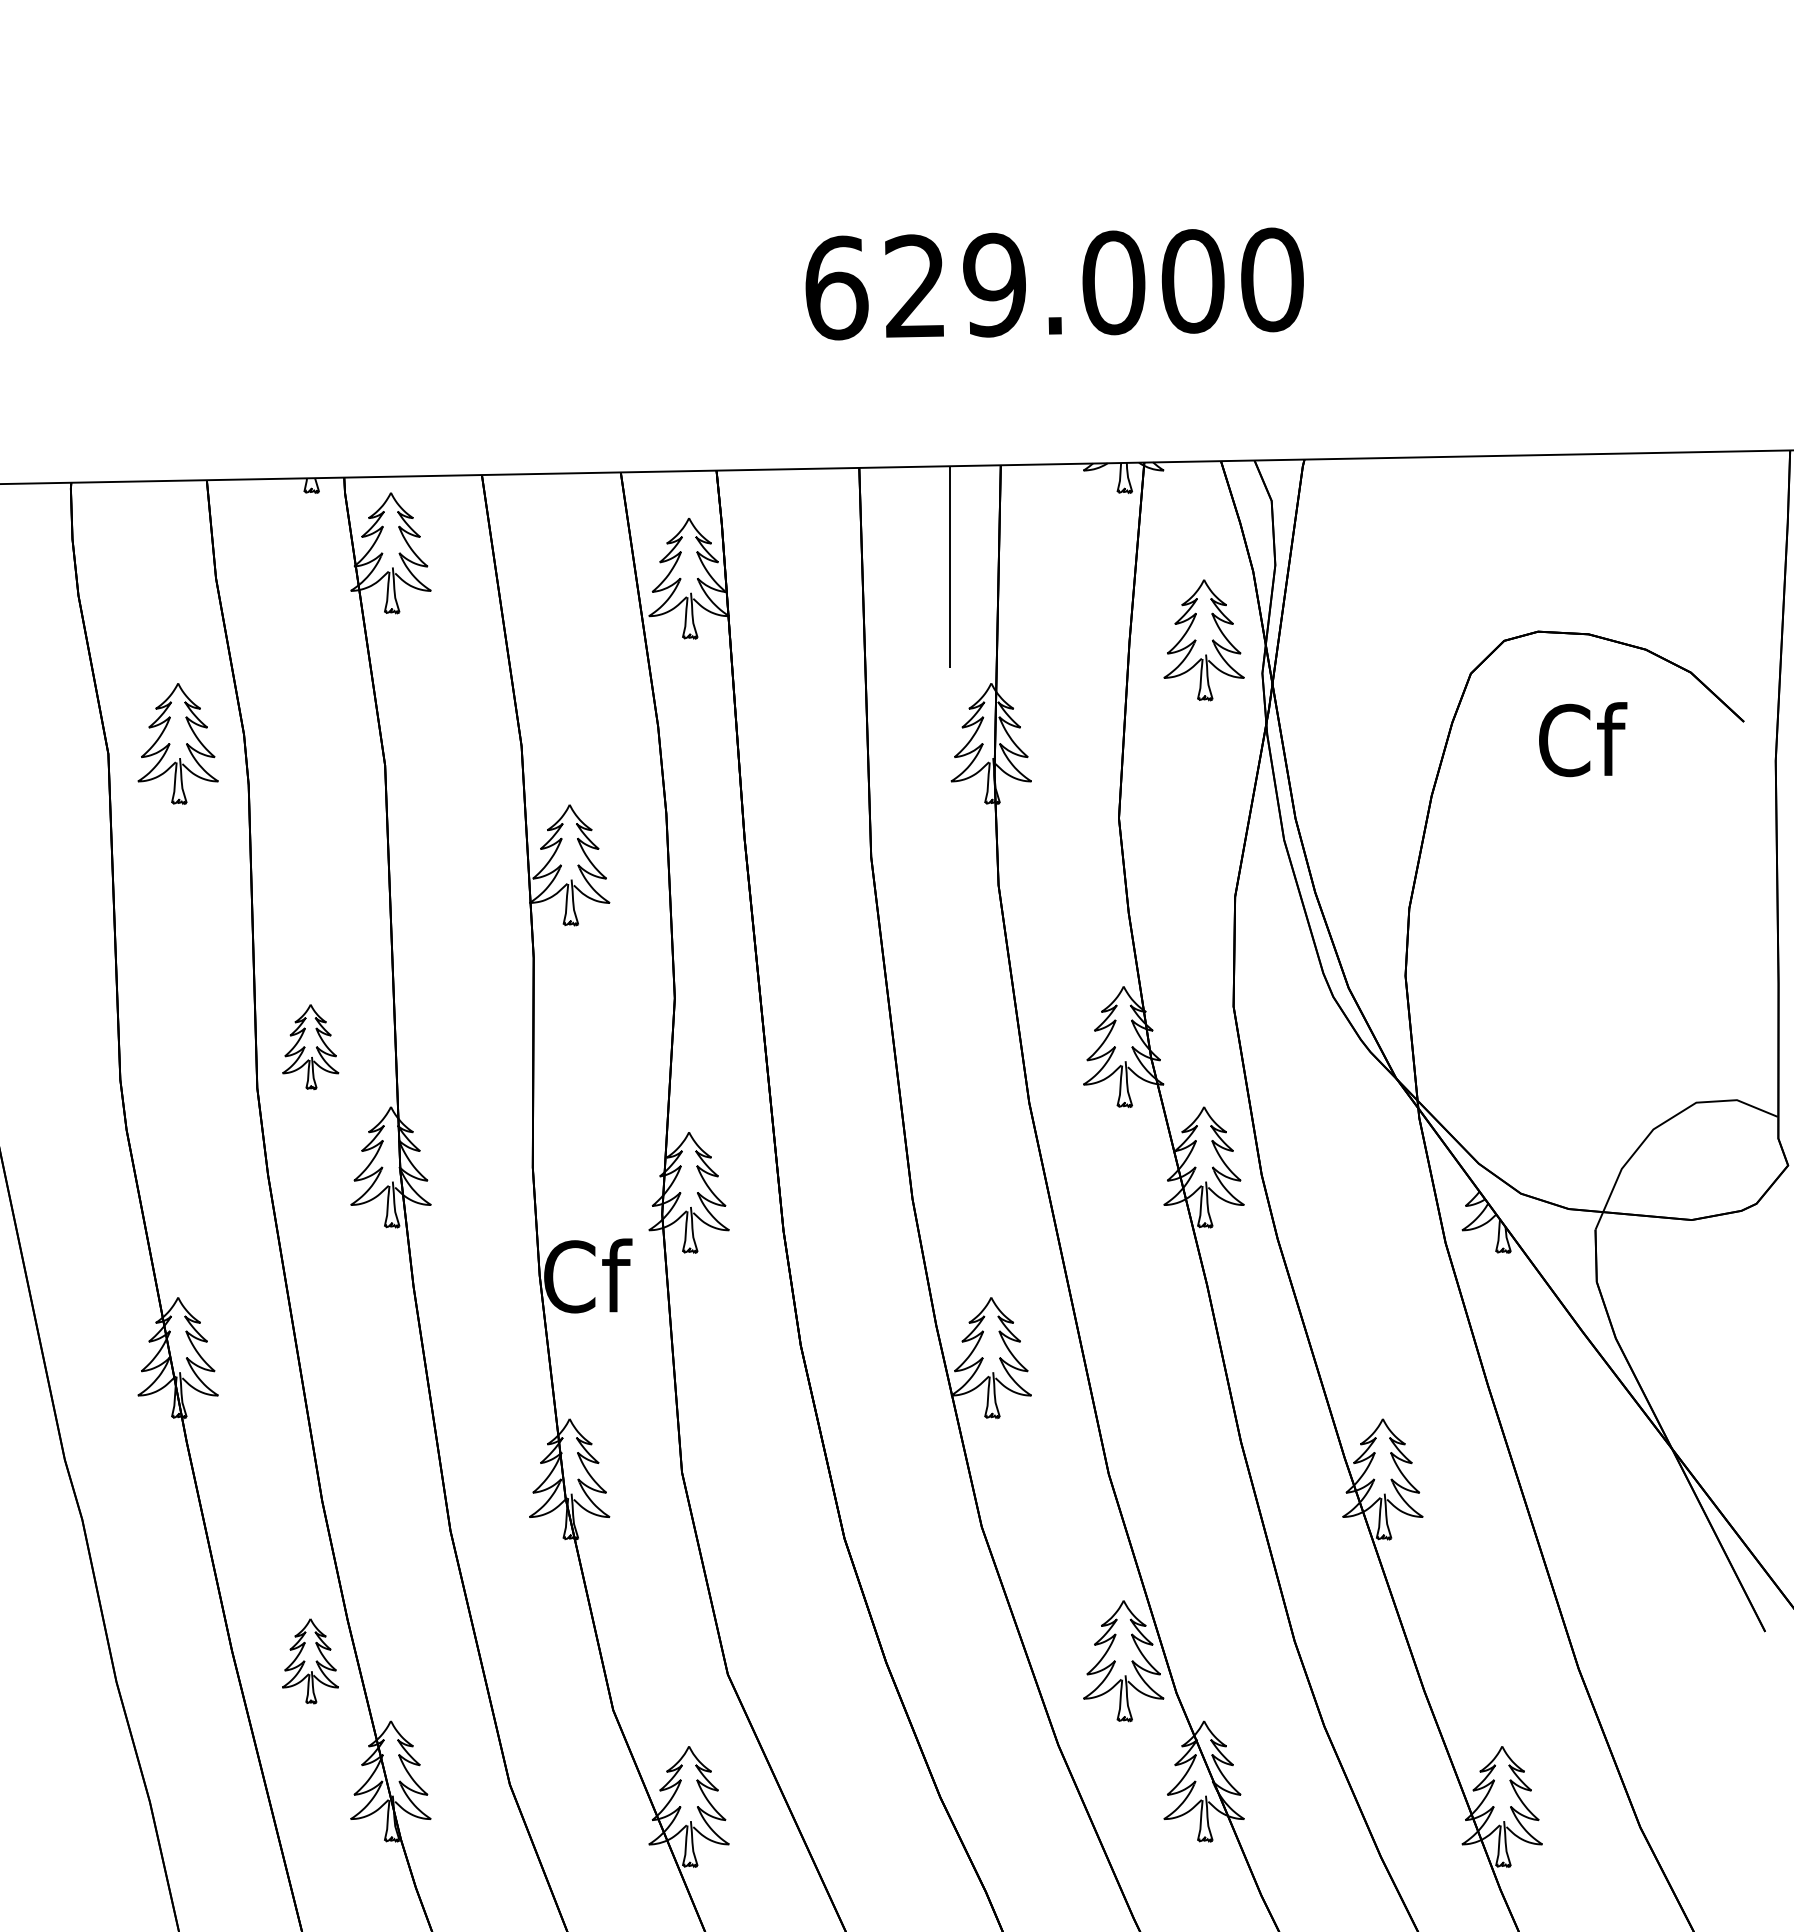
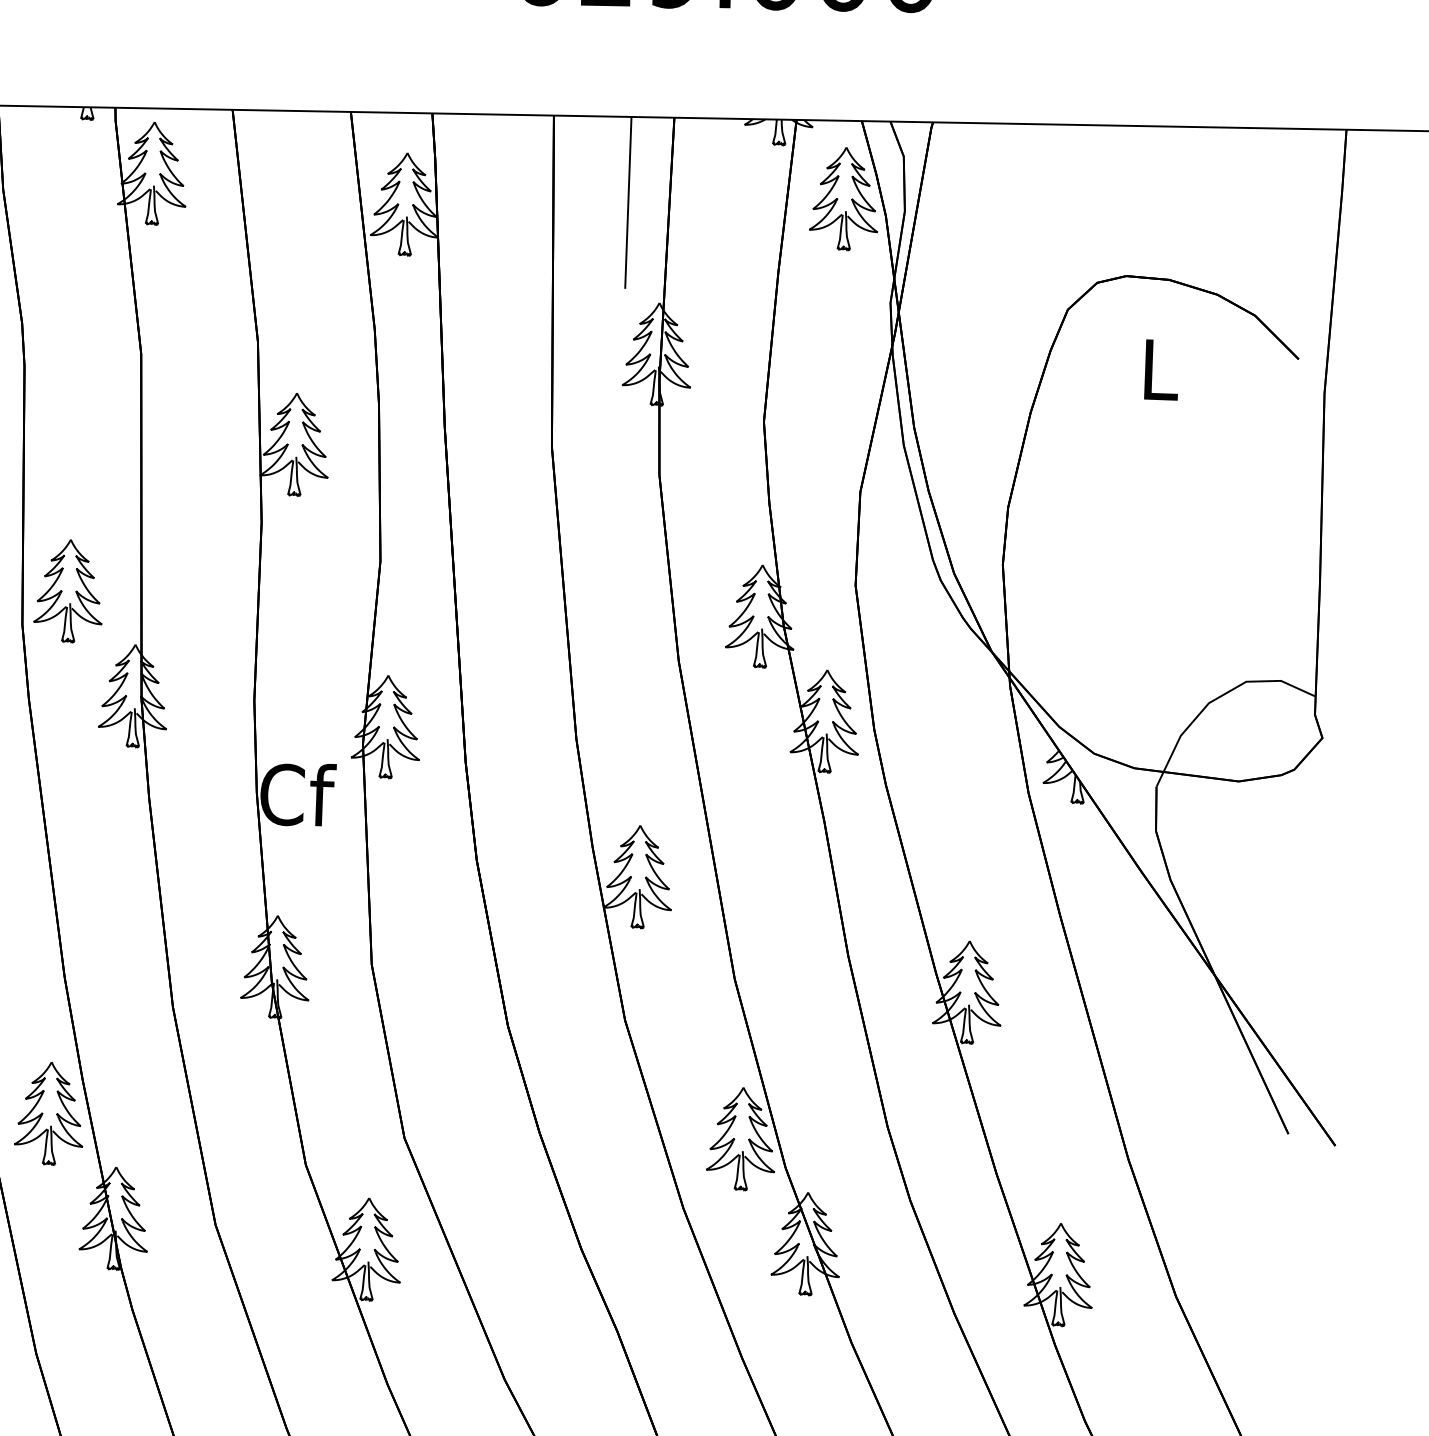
part: (1203, 640) -> (844, 199), moved
text: (1583, 739) -> (1161, 369), Cf -> L
part: (310, 1046) -> (68, 590), size x1.43
part: (310, 1661) -> (49, 1113), size x1.43

